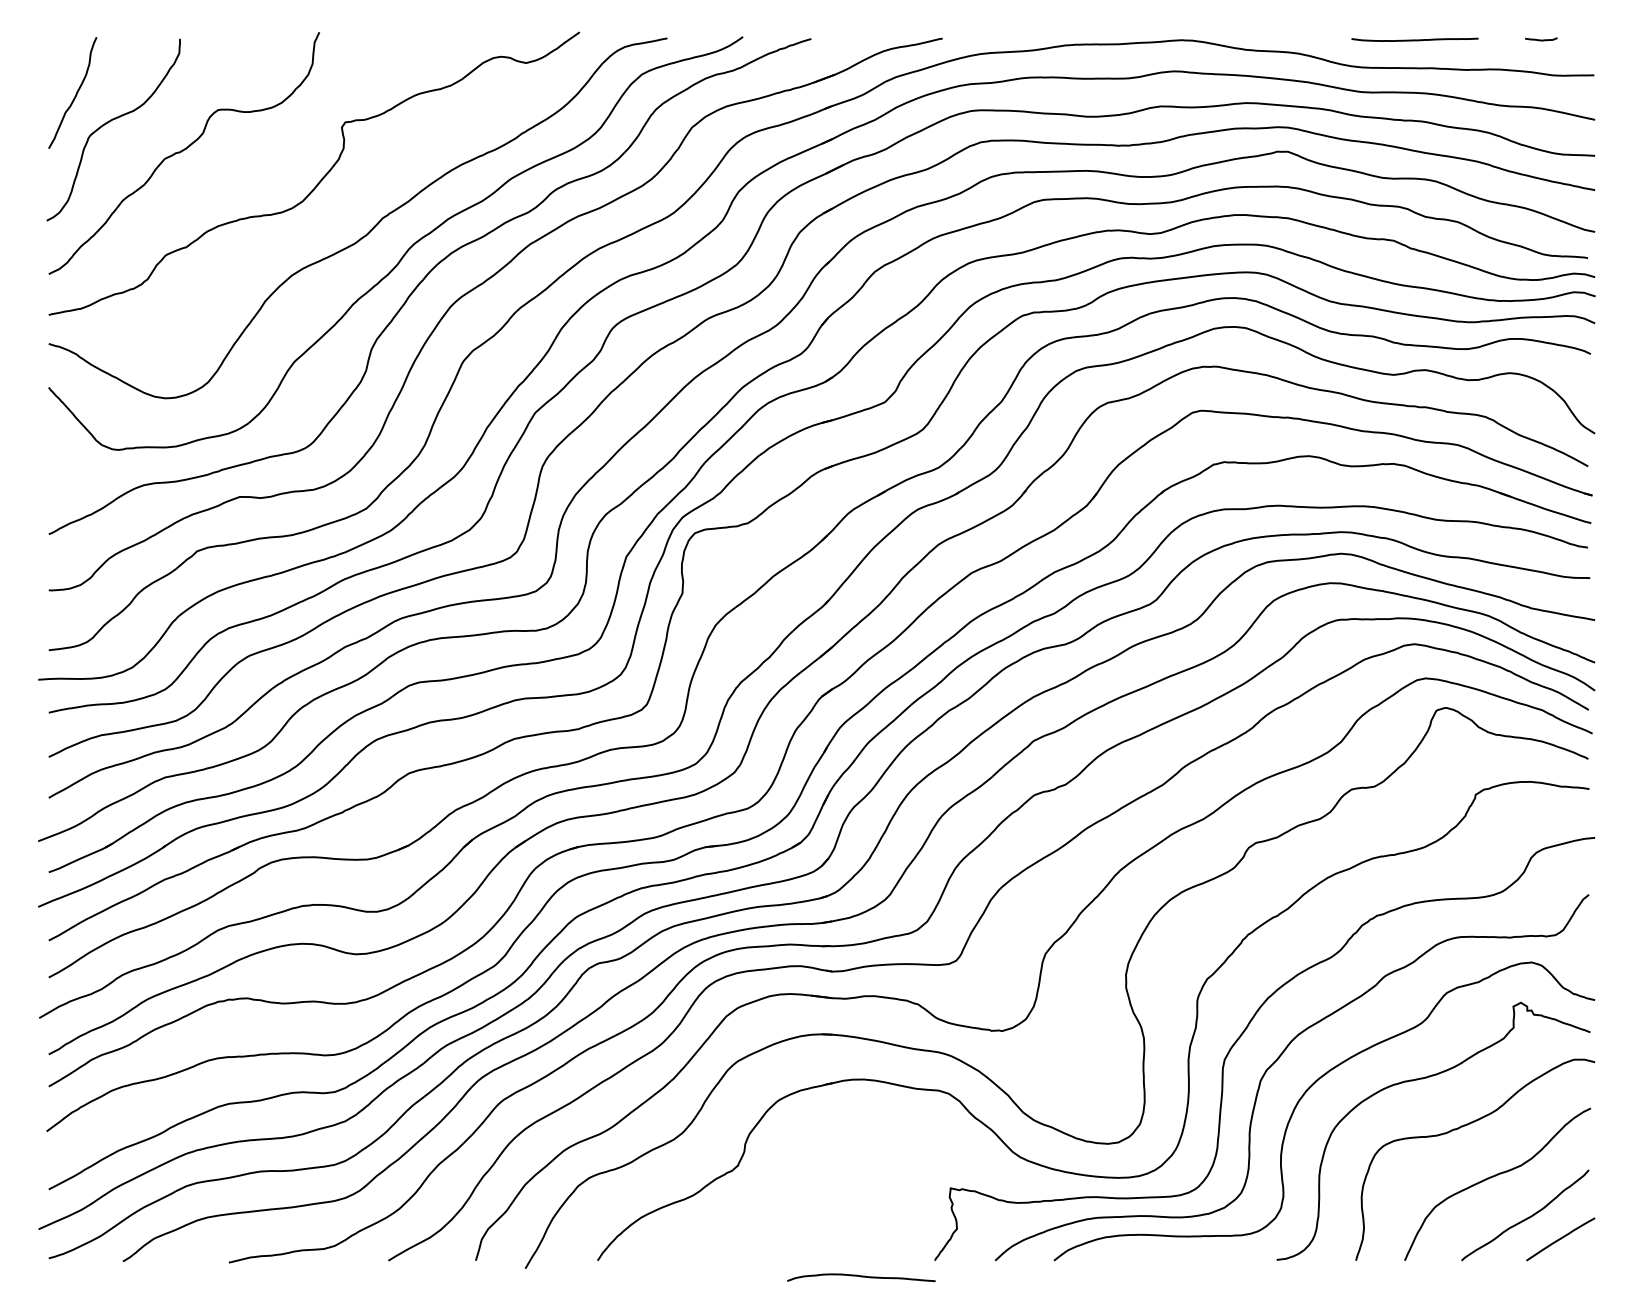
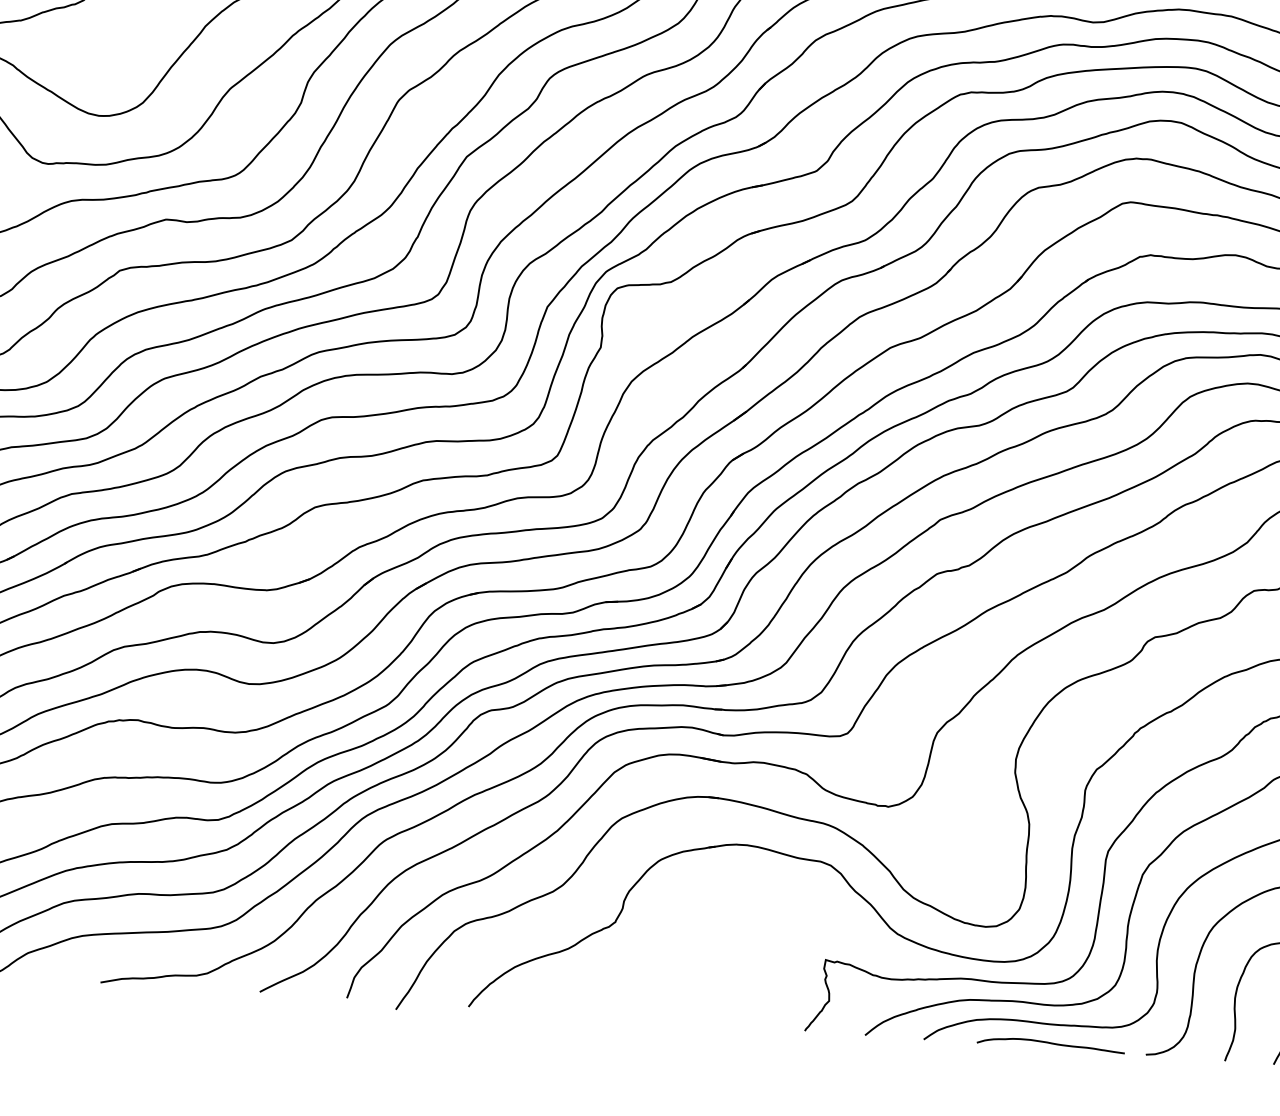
curve: (861, 1277) -> (1051, 1044), moved

